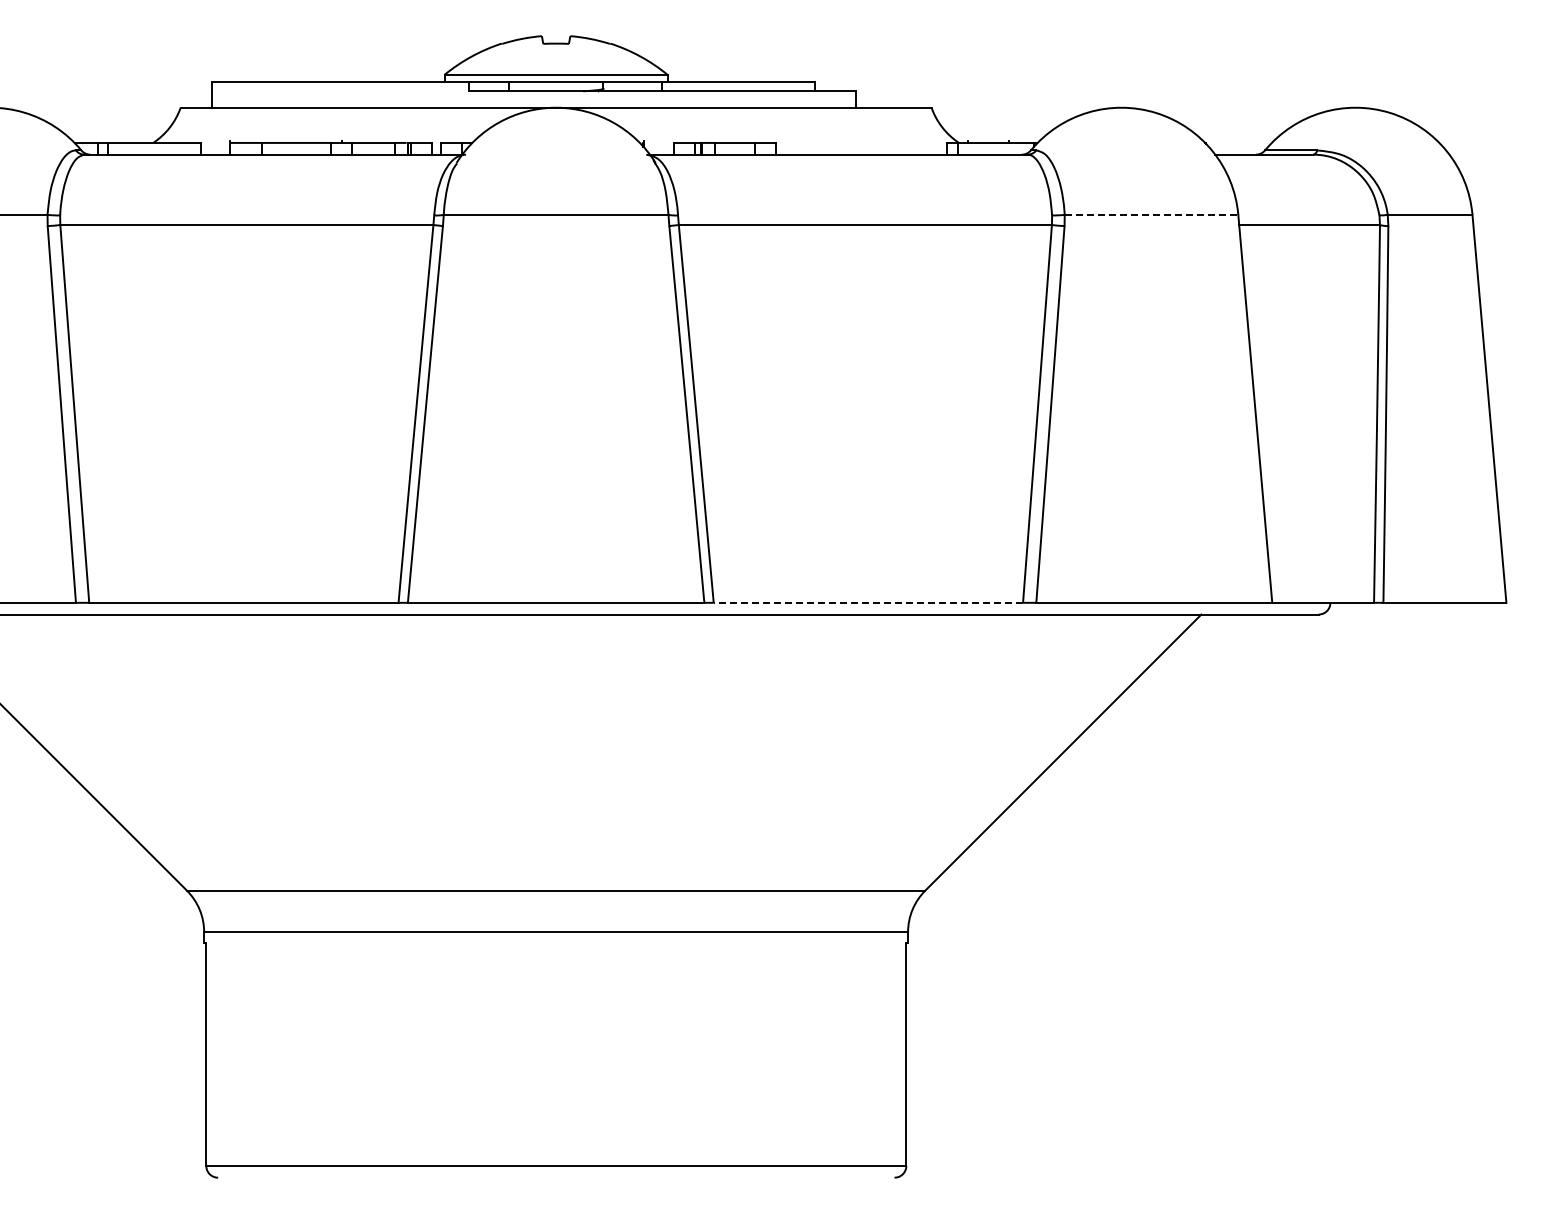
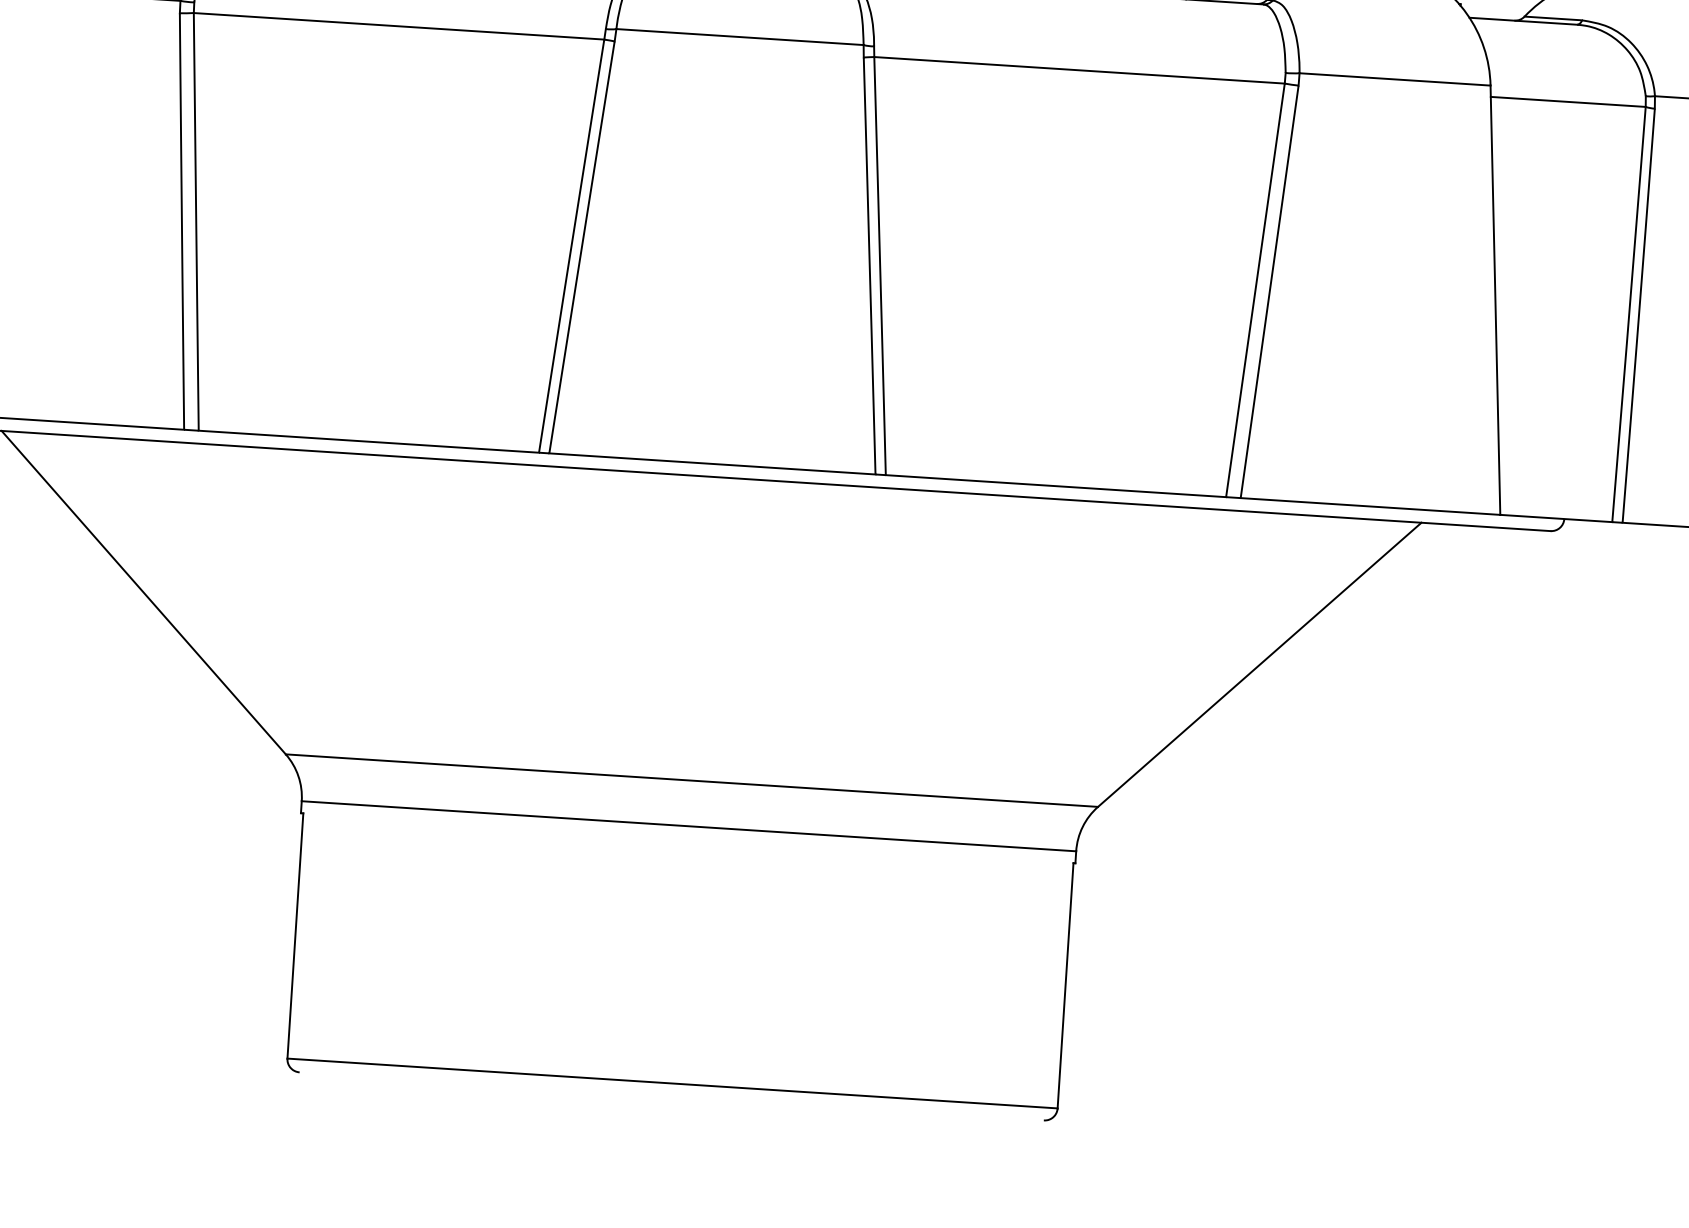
line: (1151, 214) -> (1395, 79), dashed -> solid
line: (868, 602) -> (1056, 485), dashed -> solid

